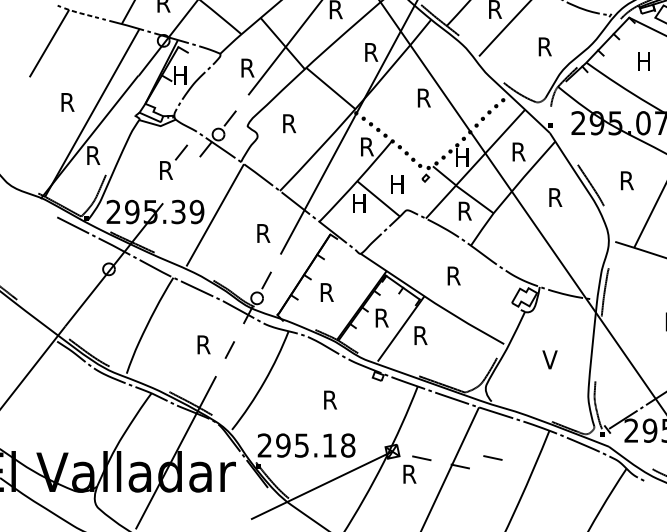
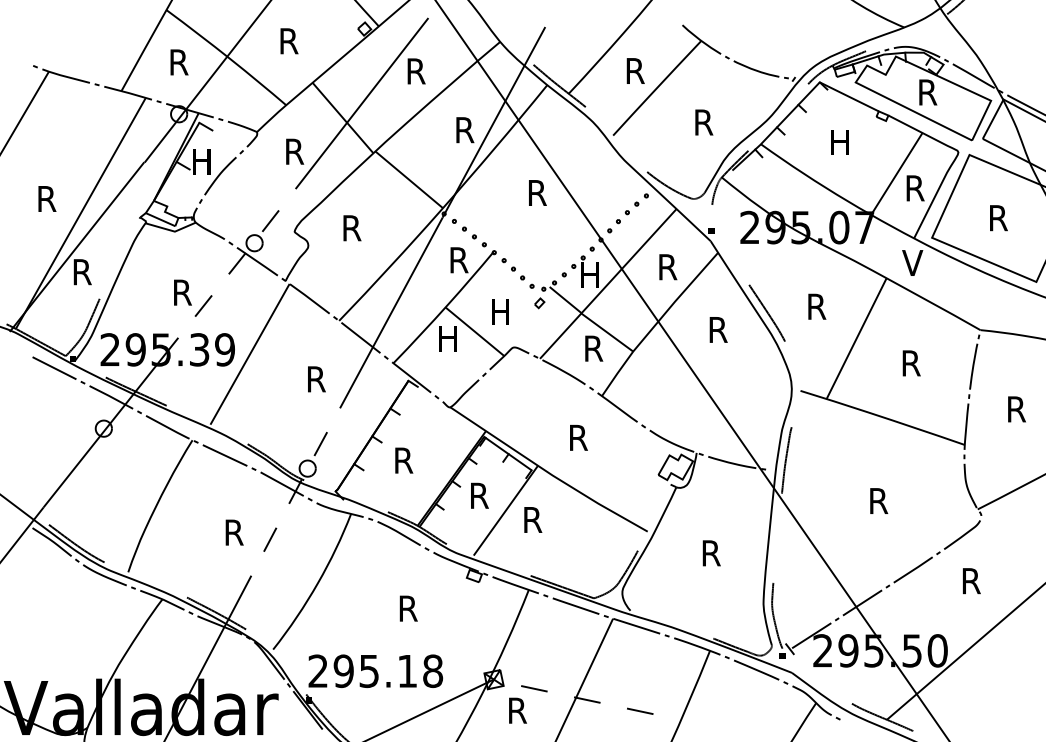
line: (81, 13) -> (65, 76), dashed -> solid
line: (181, 152) -> (203, 305), moved
text: (549, 360) -> (710, 553), V -> R
line: (493, 457) -> (640, 710), moved

